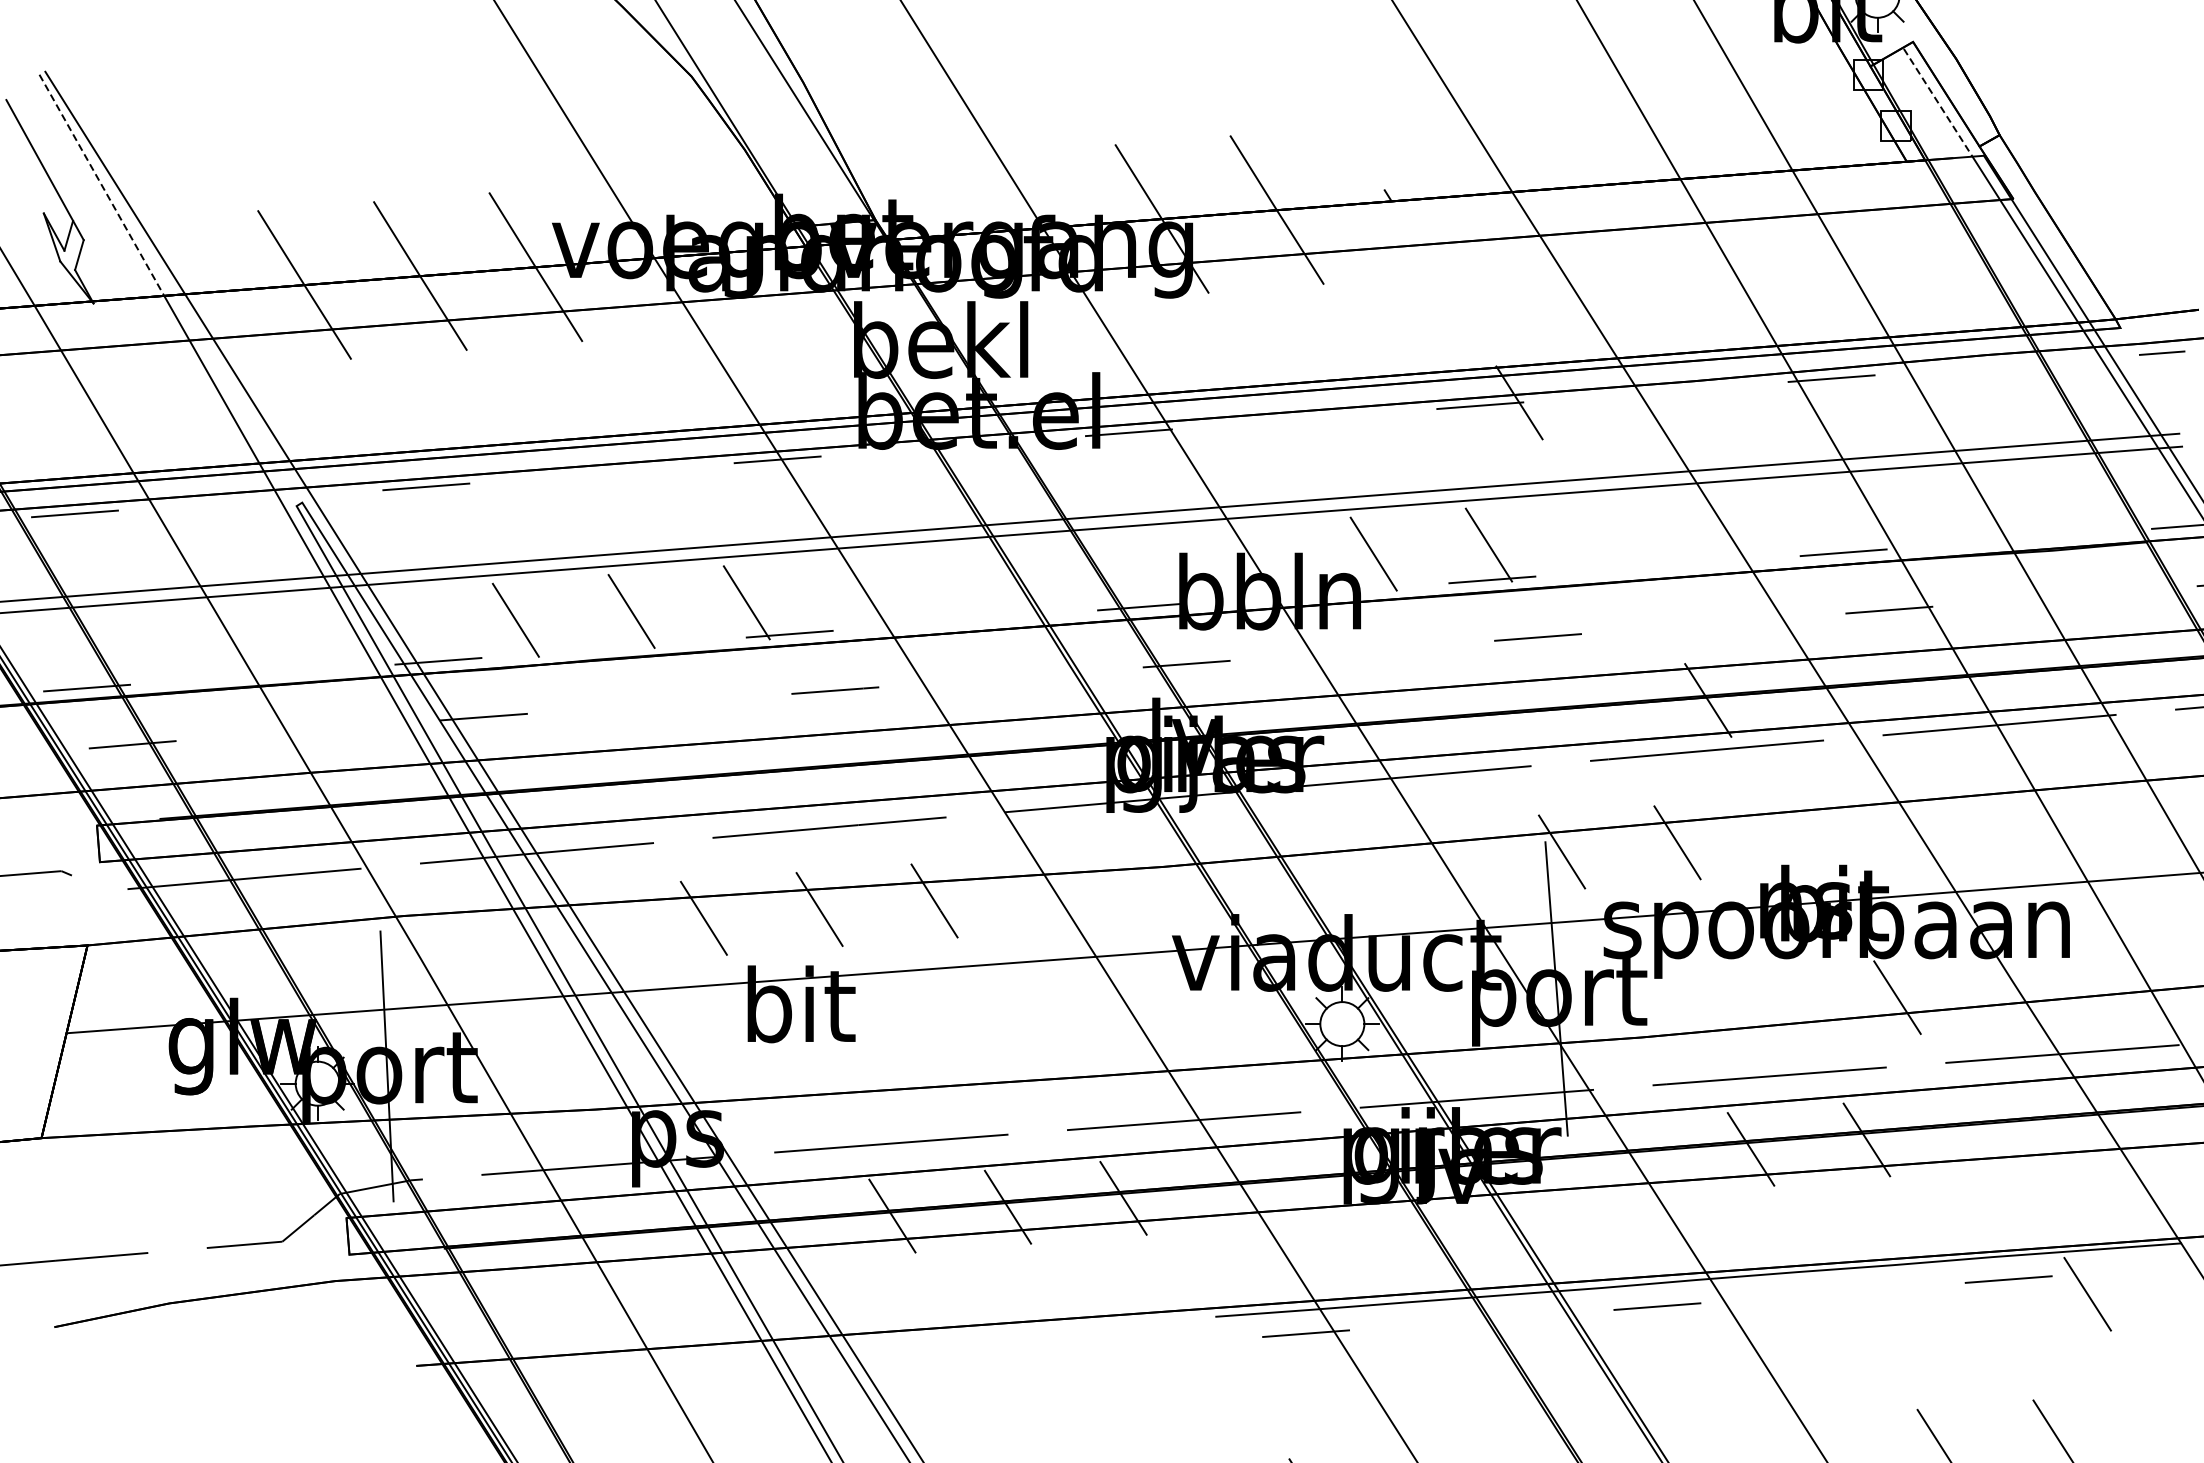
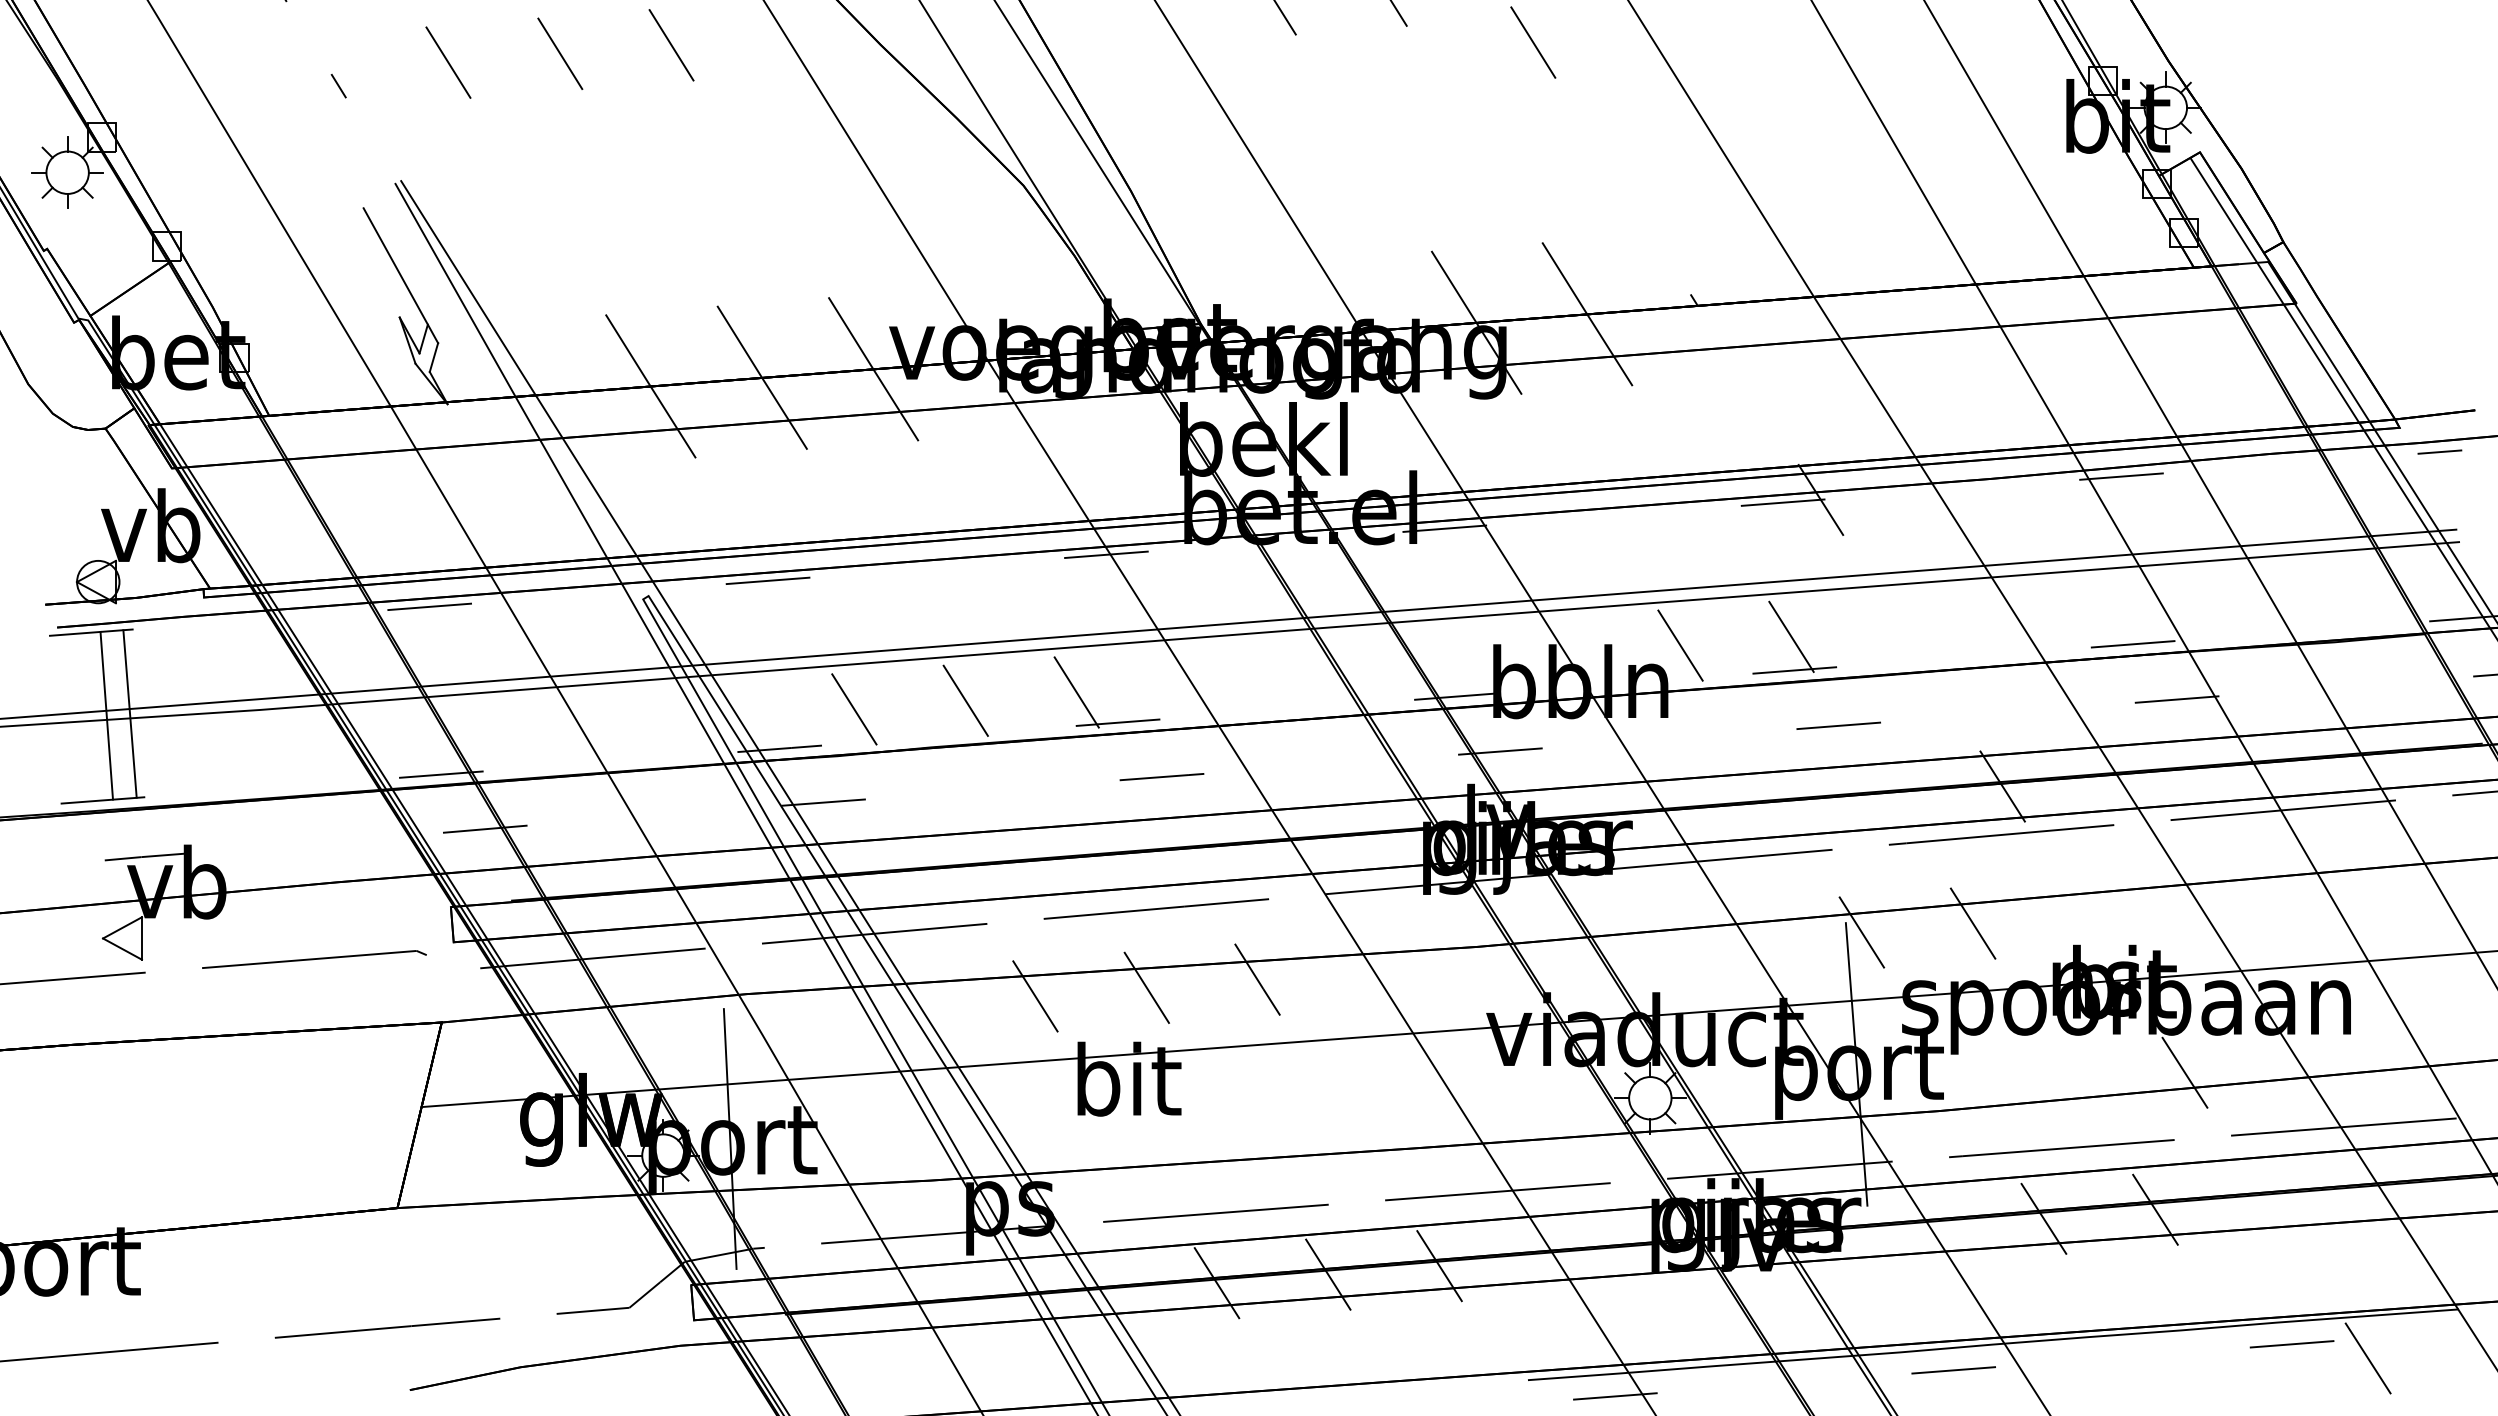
line: (1938, 102) -> (2224, 210), dashed -> solid
line: (101, 185) -> (455, 290), dashed -> solid

